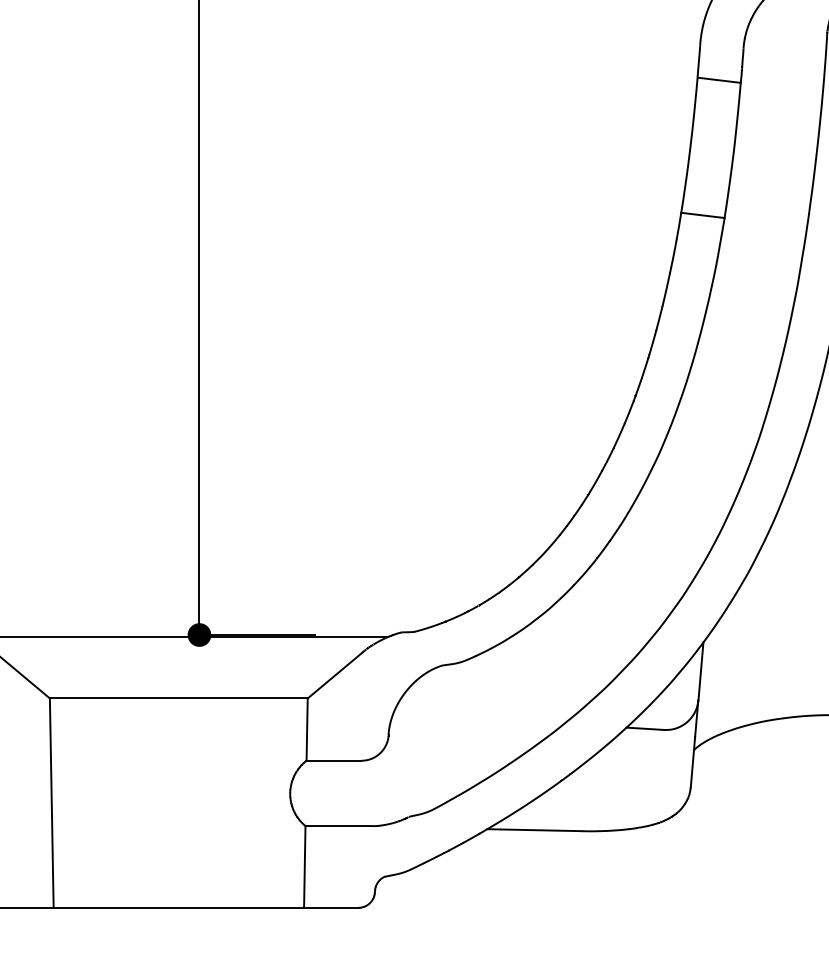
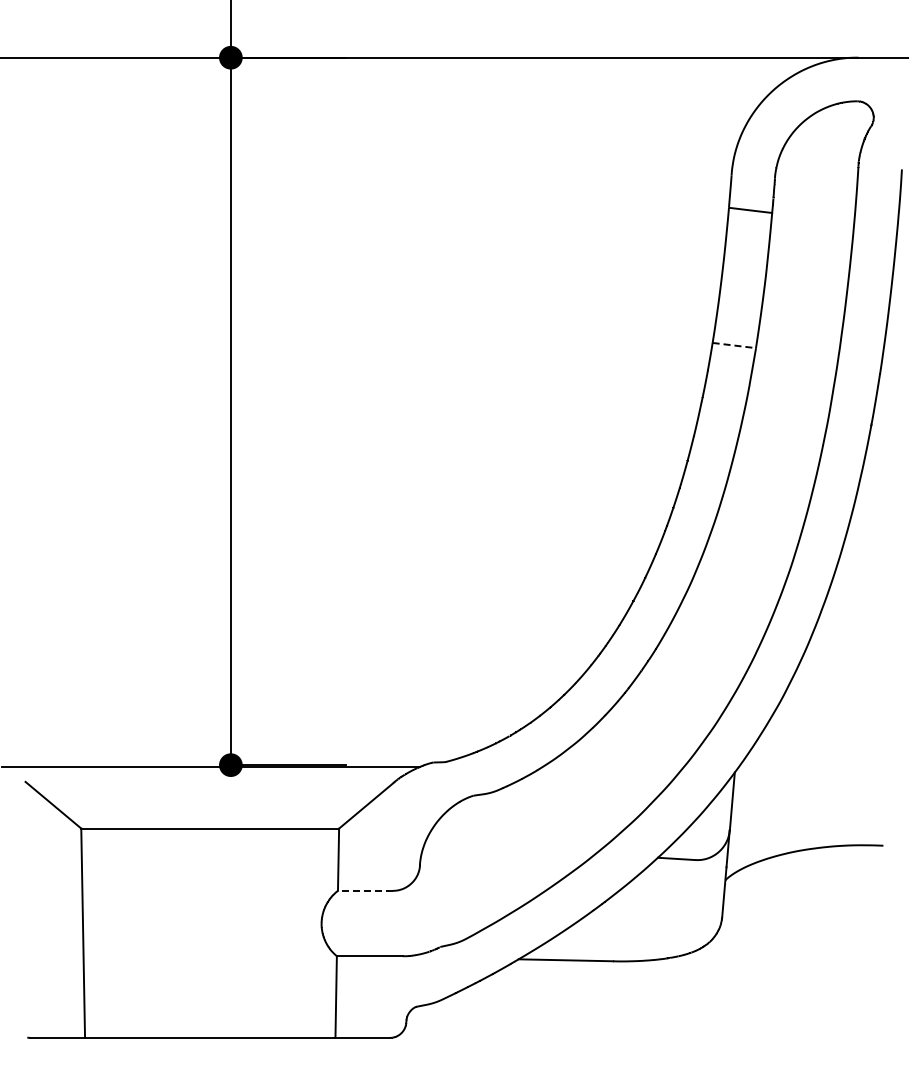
line: (703, 215) -> (734, 345), solid -> dashed
line: (333, 760) -> (364, 890), solid -> dashed

